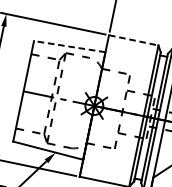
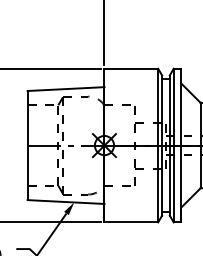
line: (133, 40) -> (131, 68), dashed -> solid
line: (69, 46) -> (65, 89), dashed -> solid

